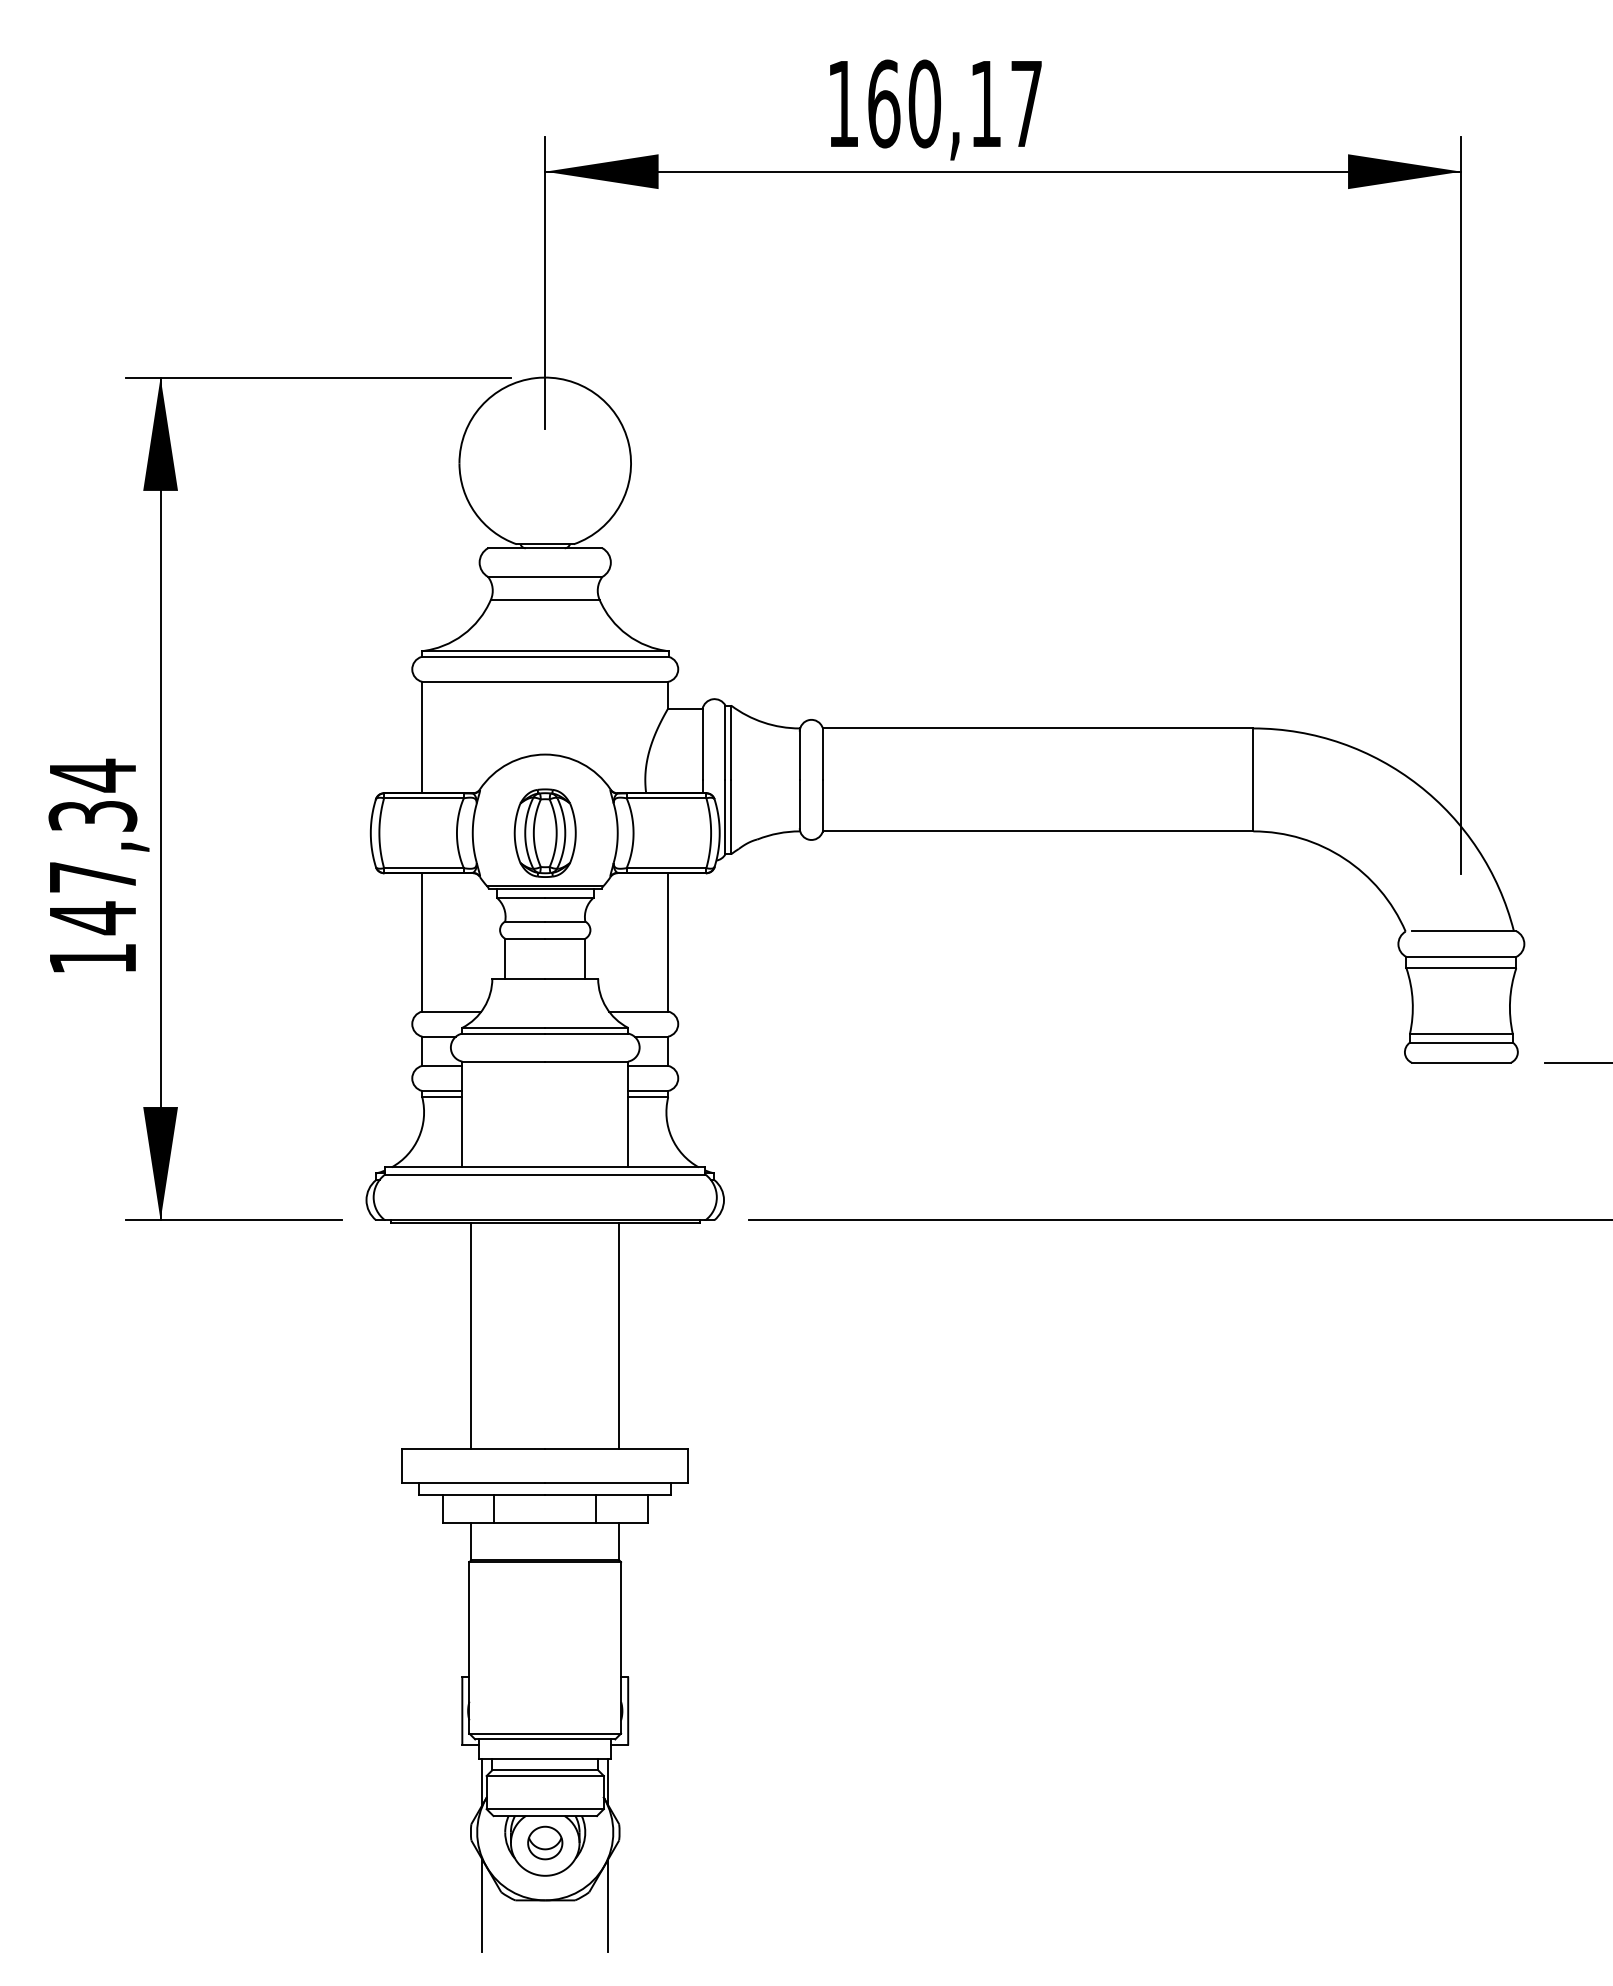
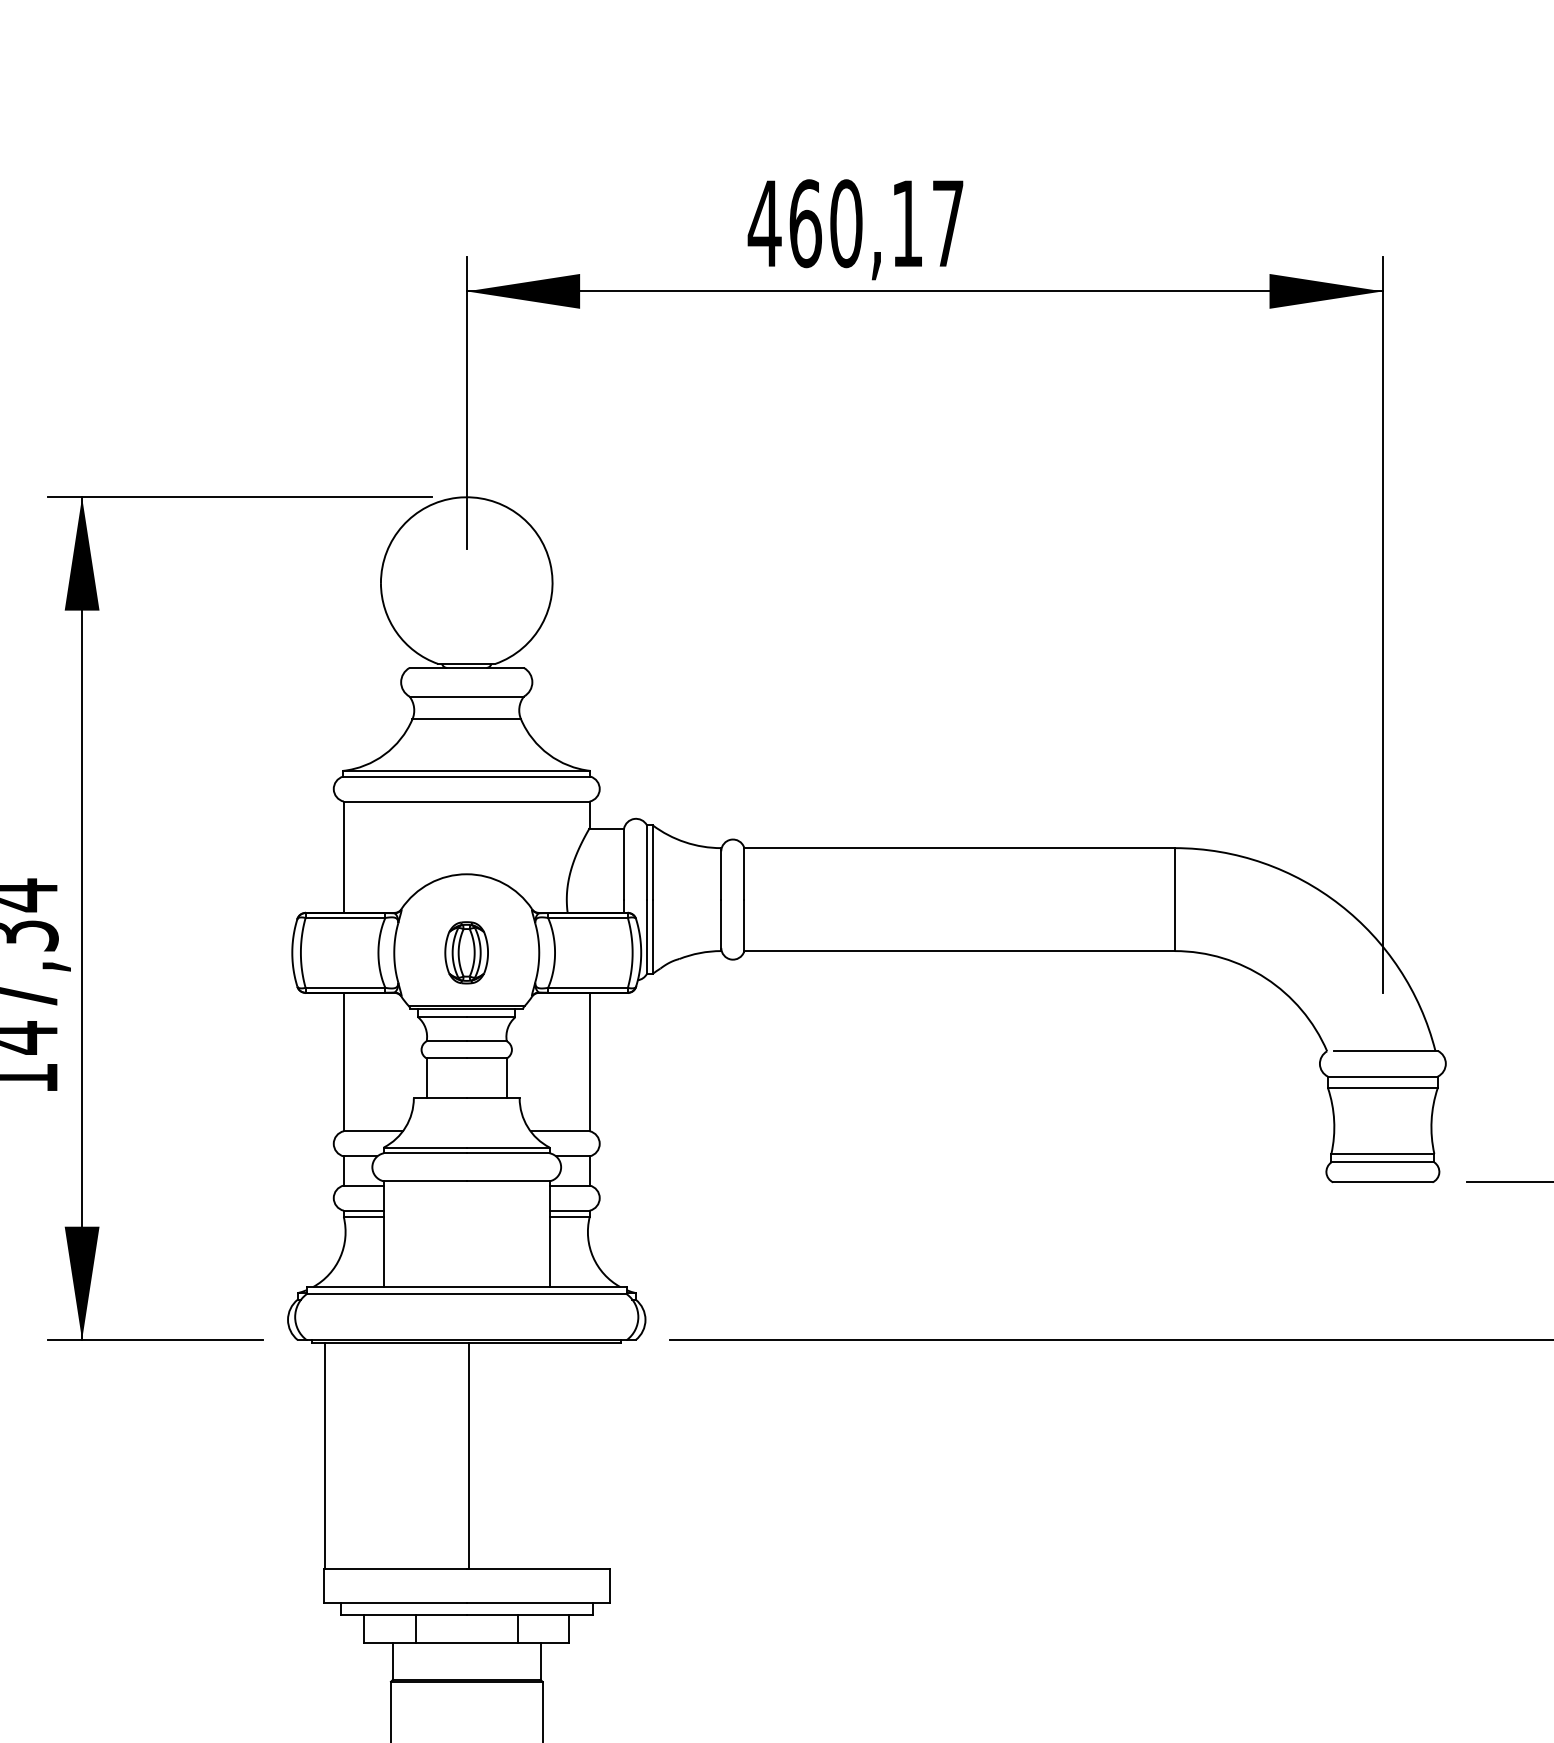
text: (843, 103) -> (765, 223), 160,17 -> 460,17
part: (544, 832) -> (466, 952), size x0.7
line: (471, 1336) -> (325, 1456), moved
line: (619, 1336) -> (469, 1456), moved

